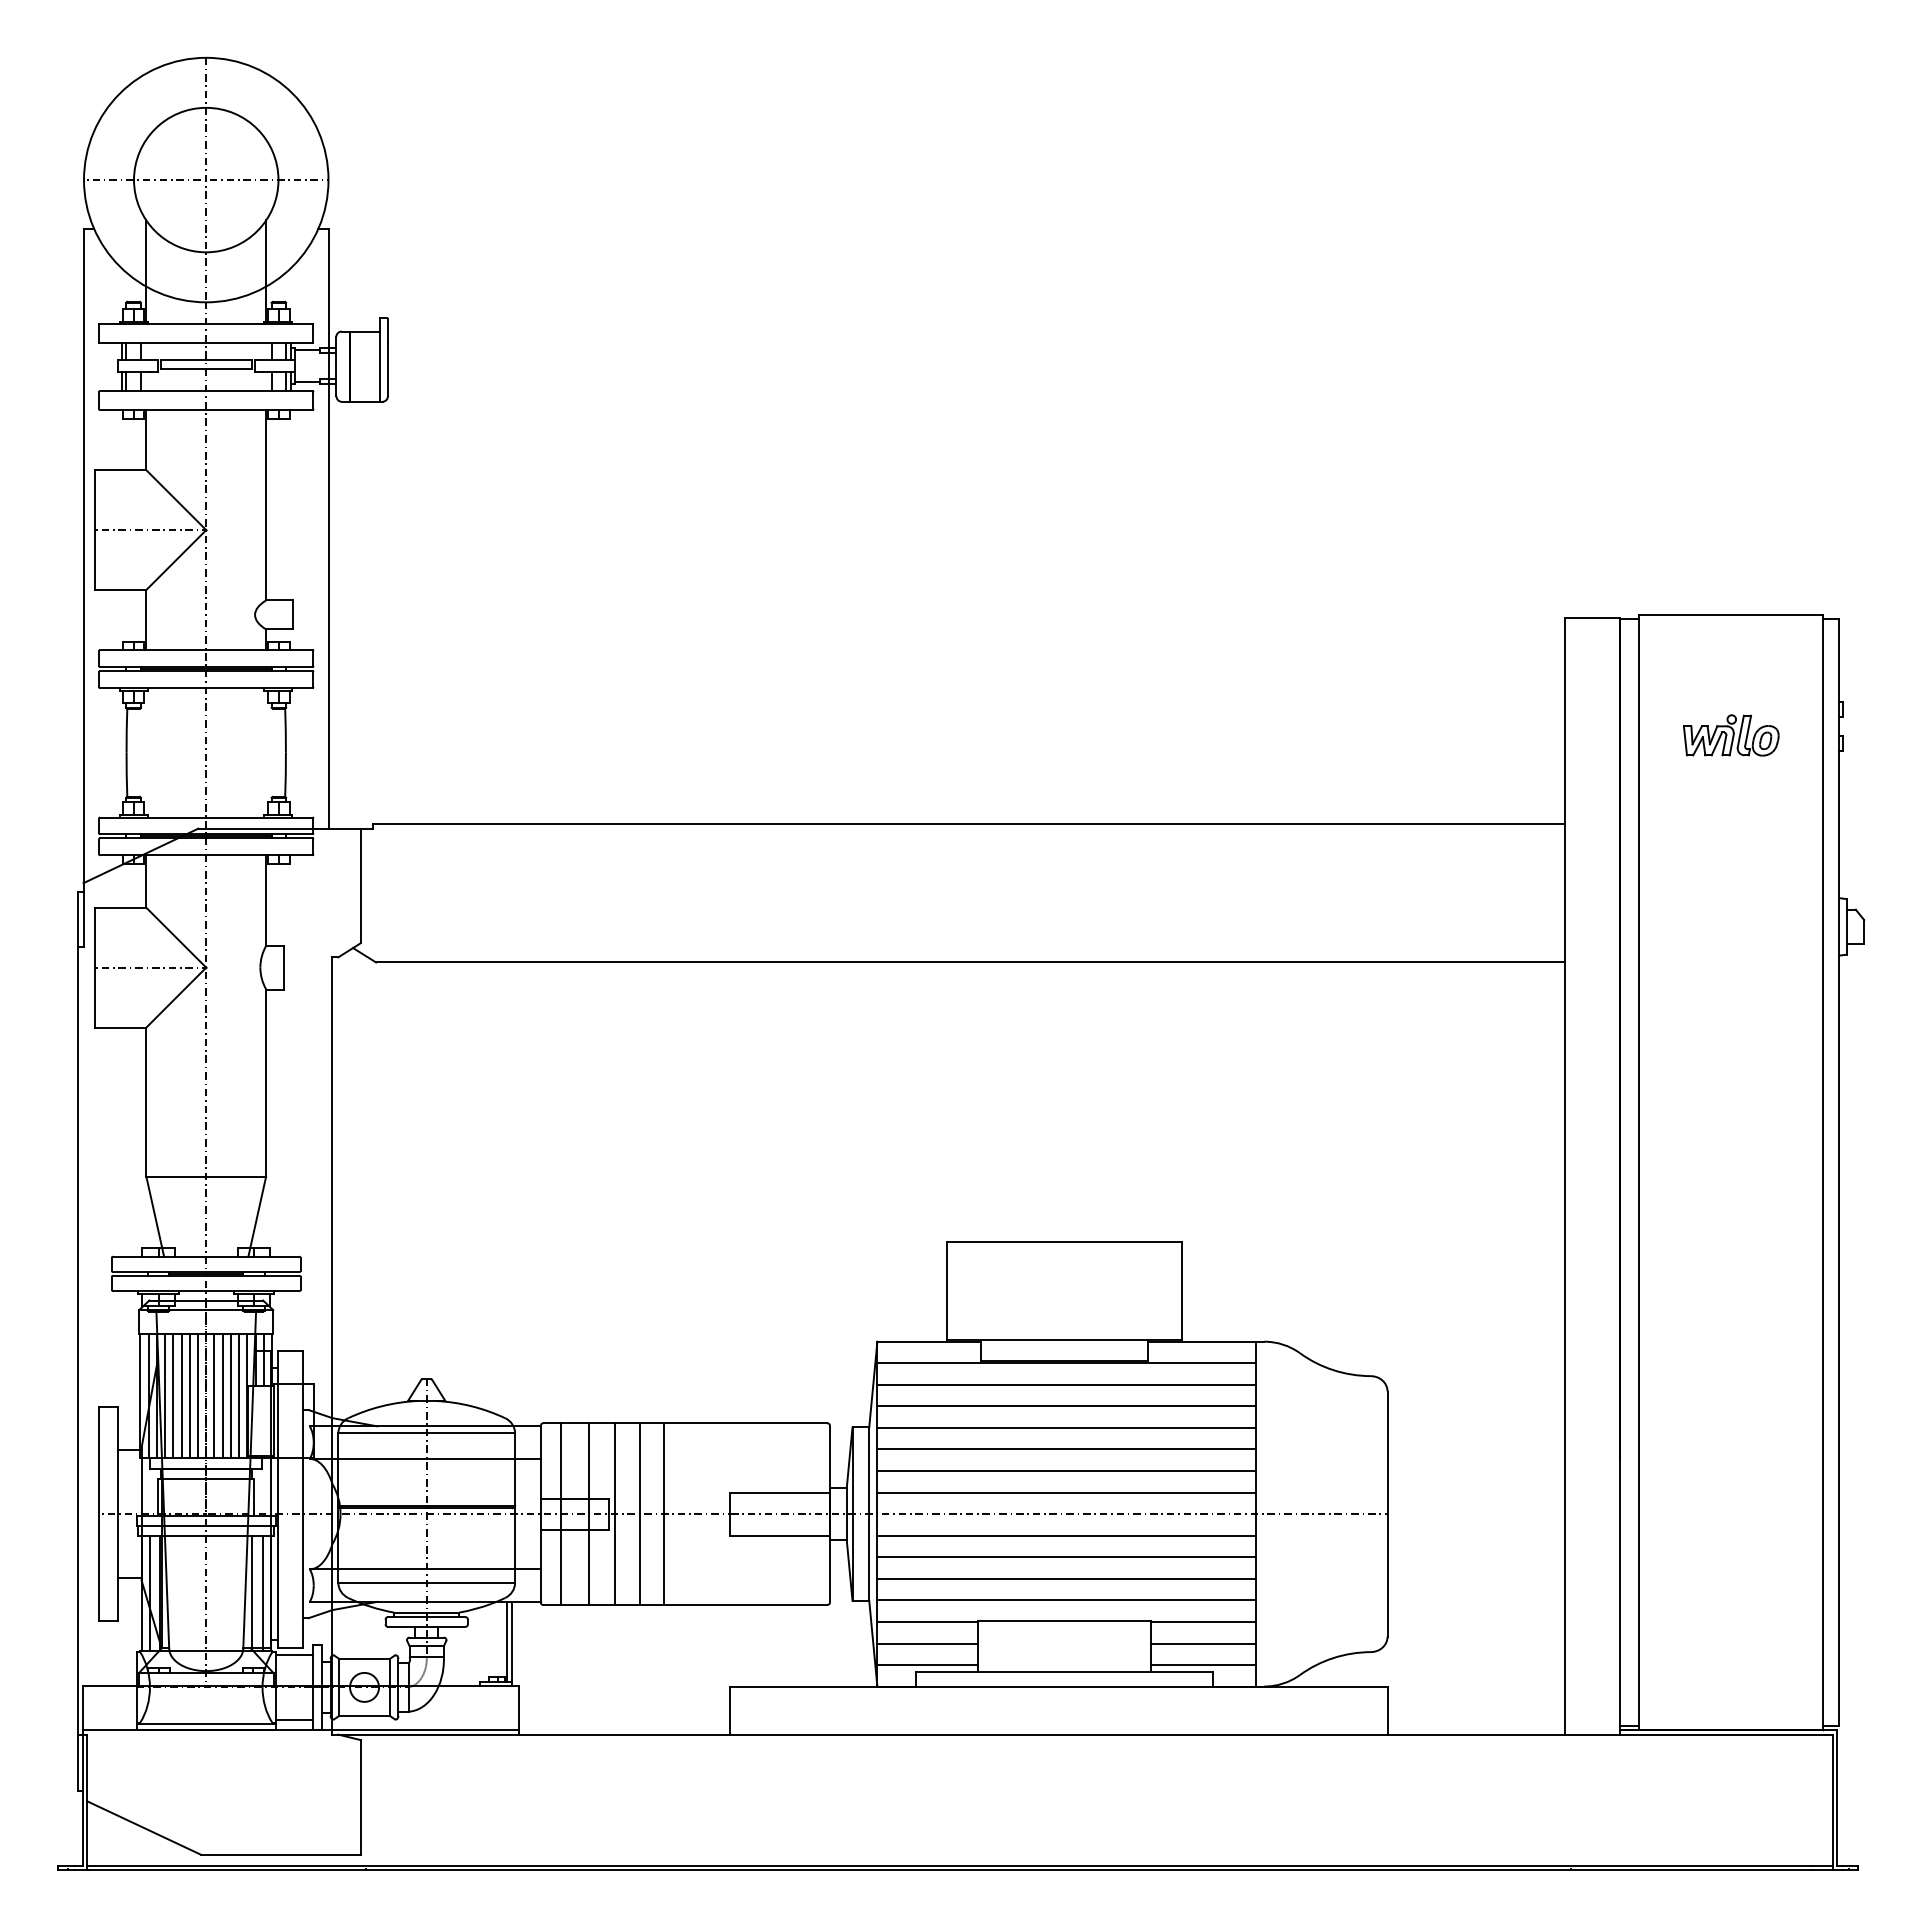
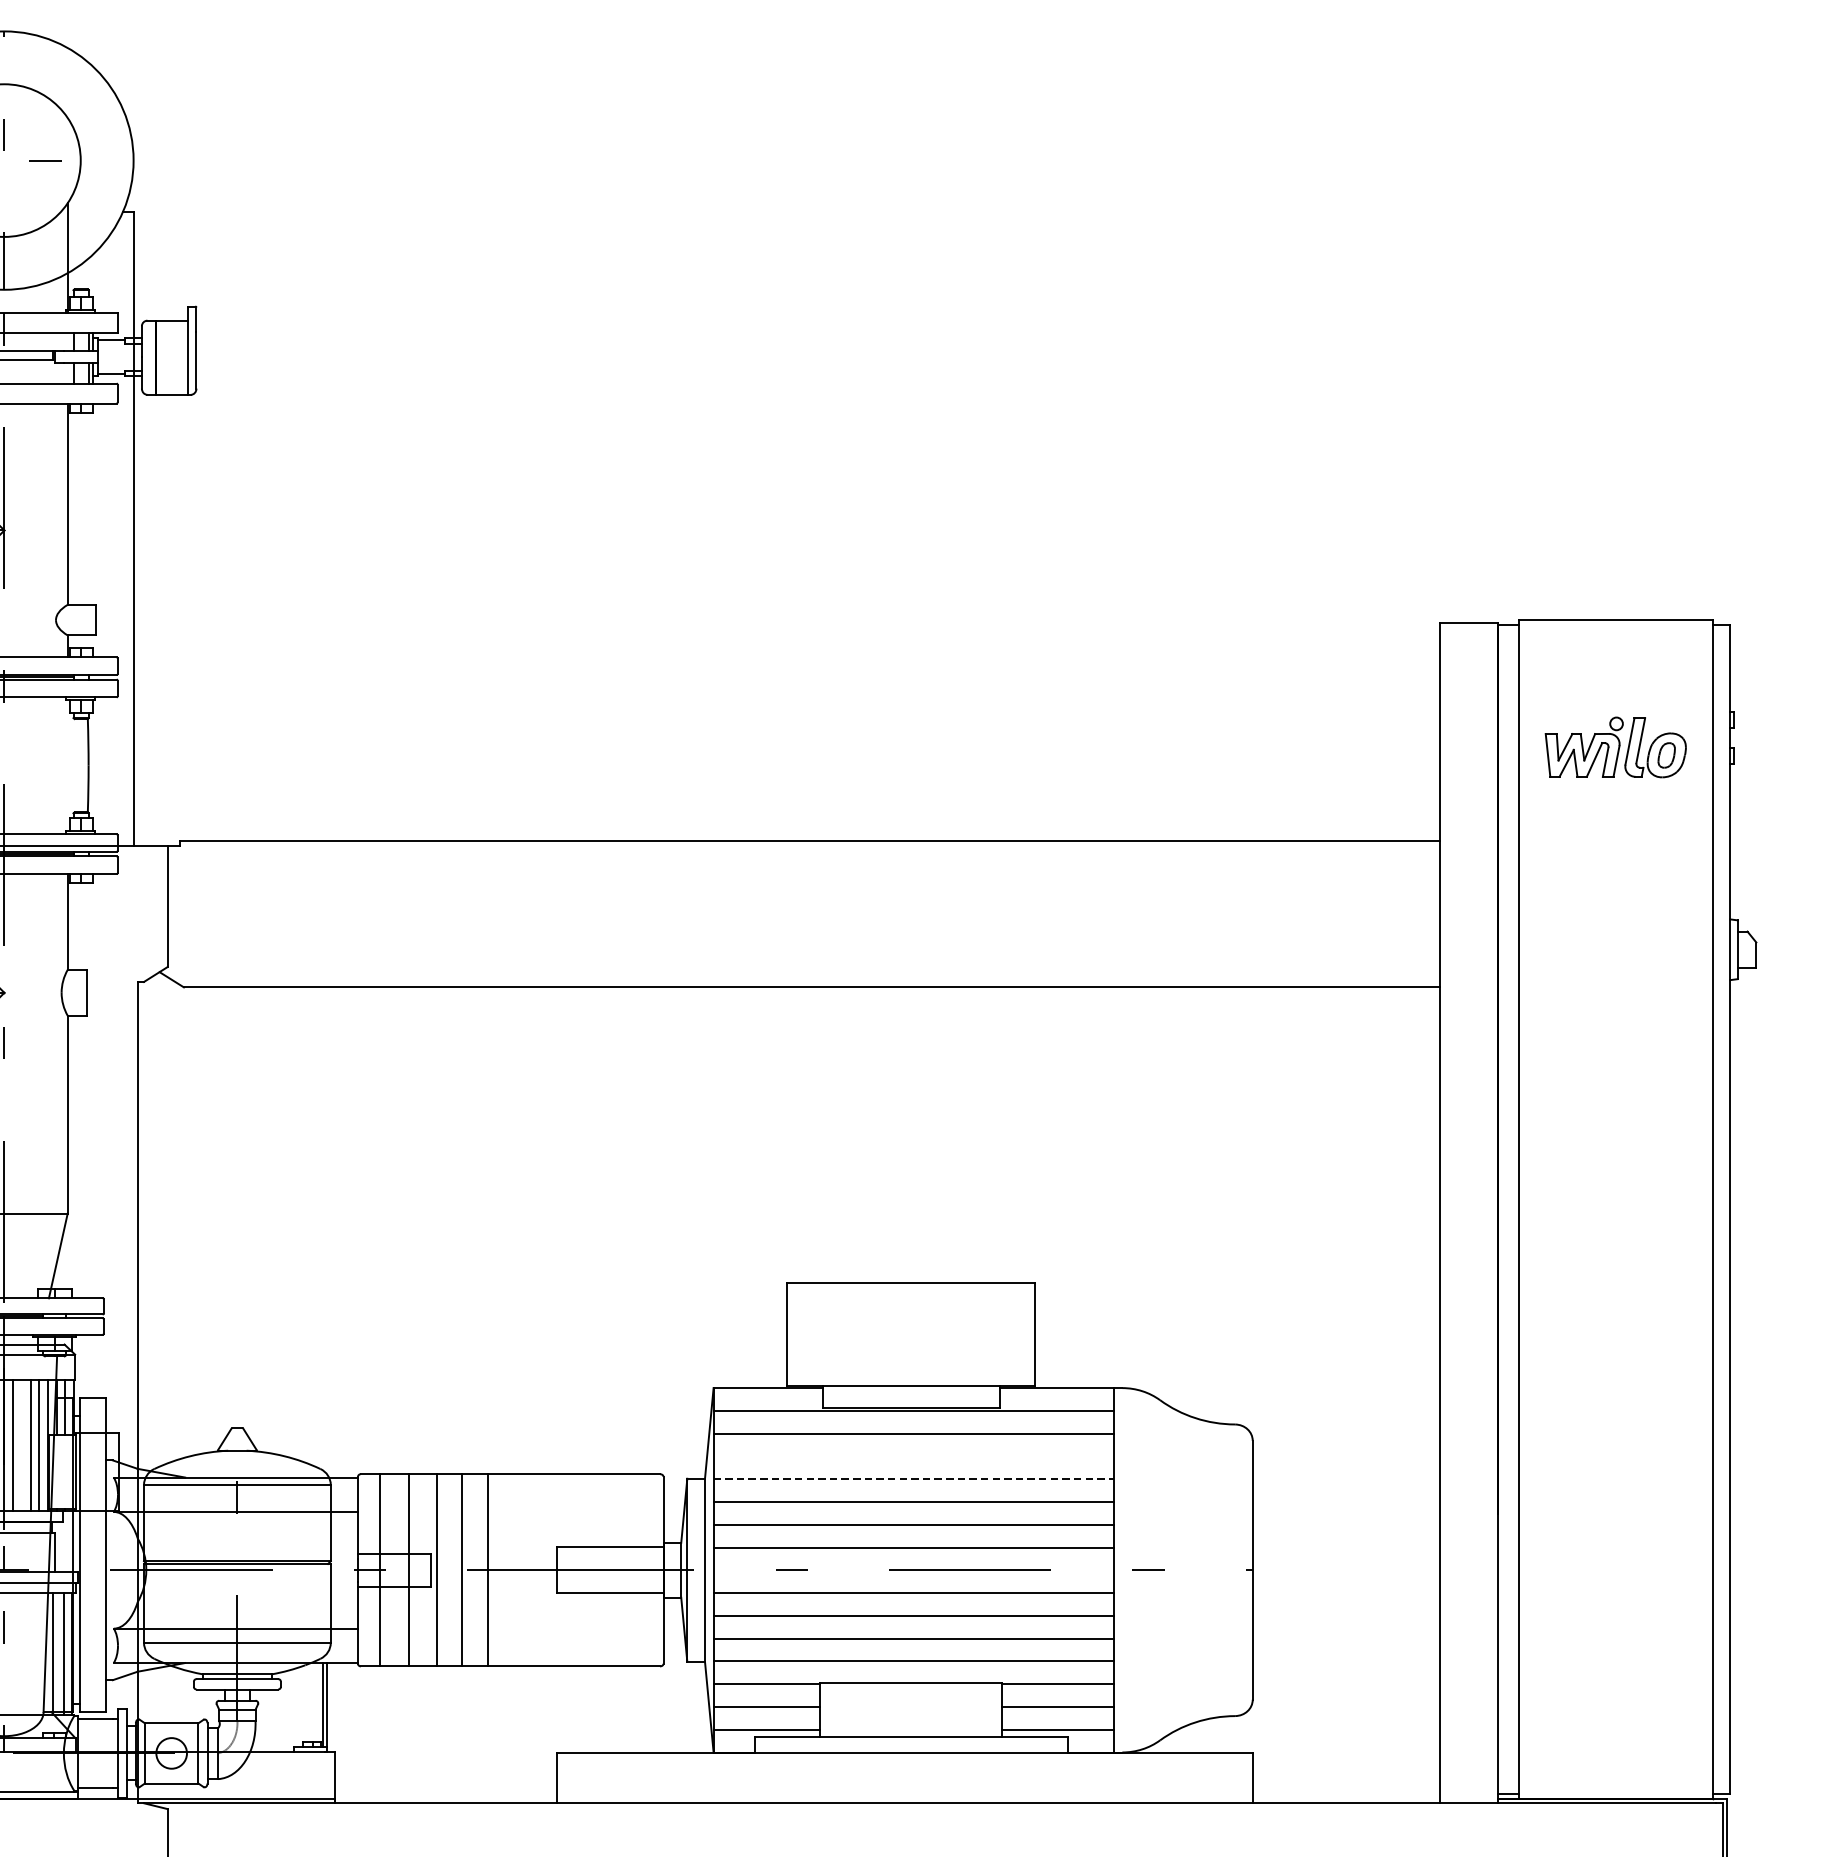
part: (1731, 735) -> (1616, 747), size x1.4
line: (222, 1396) -> (21, 1445), removed
line: (1066, 1406) -> (913, 1456), removed
line: (1067, 1427) -> (914, 1478), solid -> dashed

